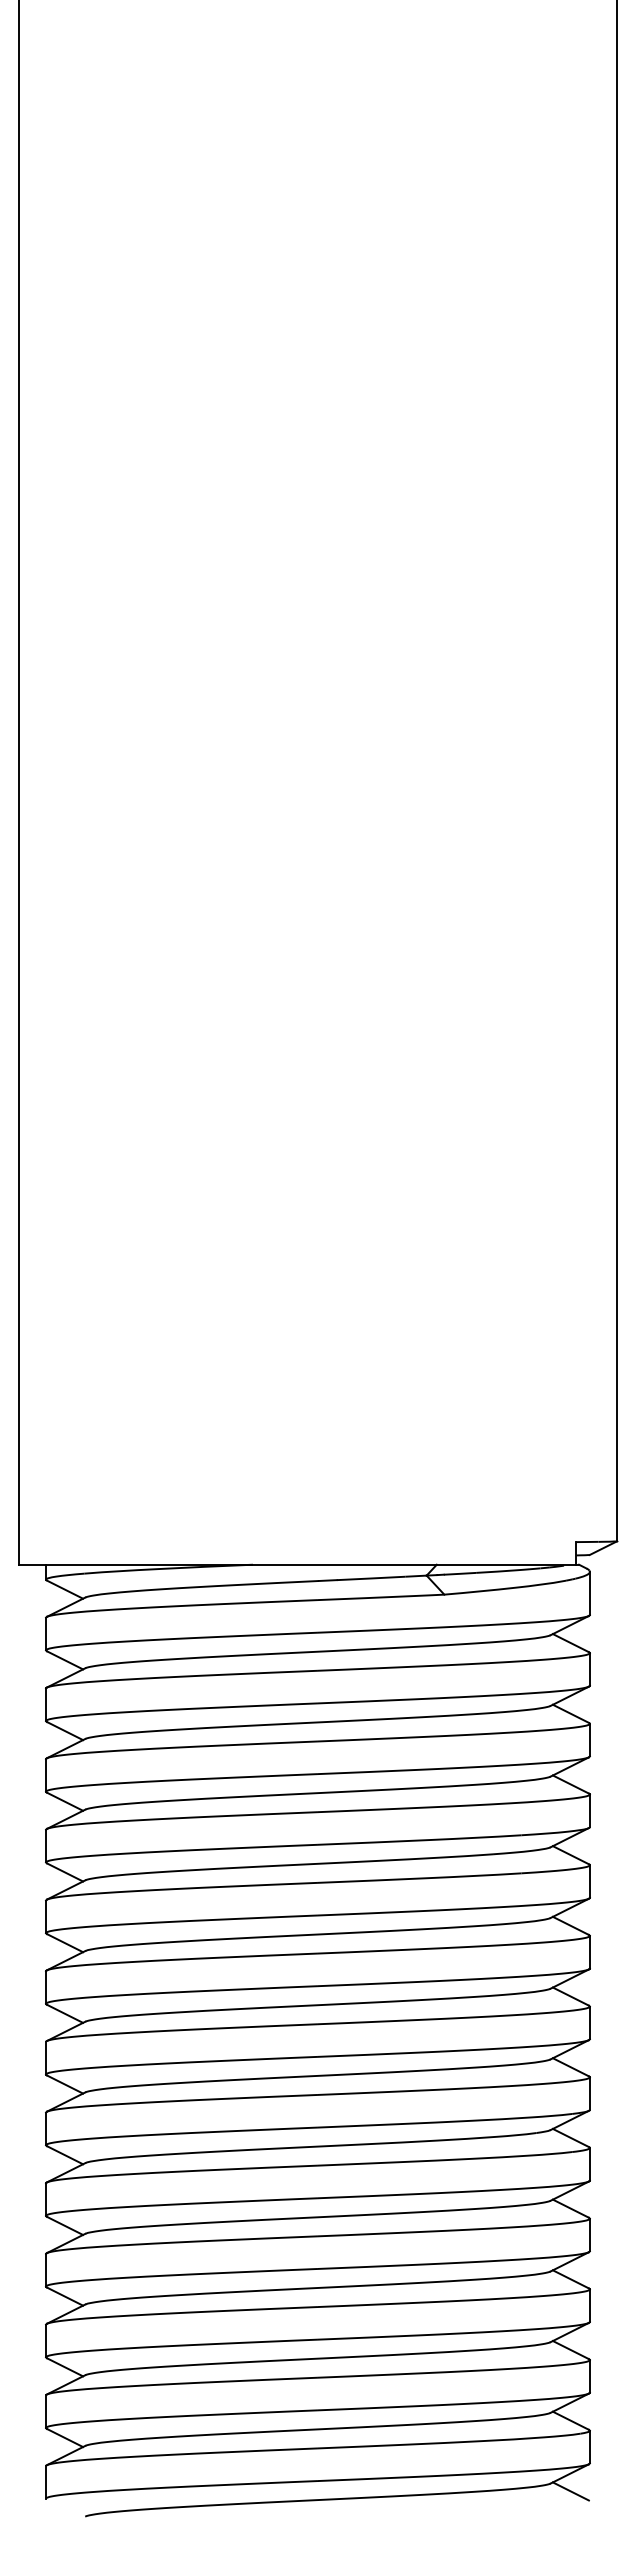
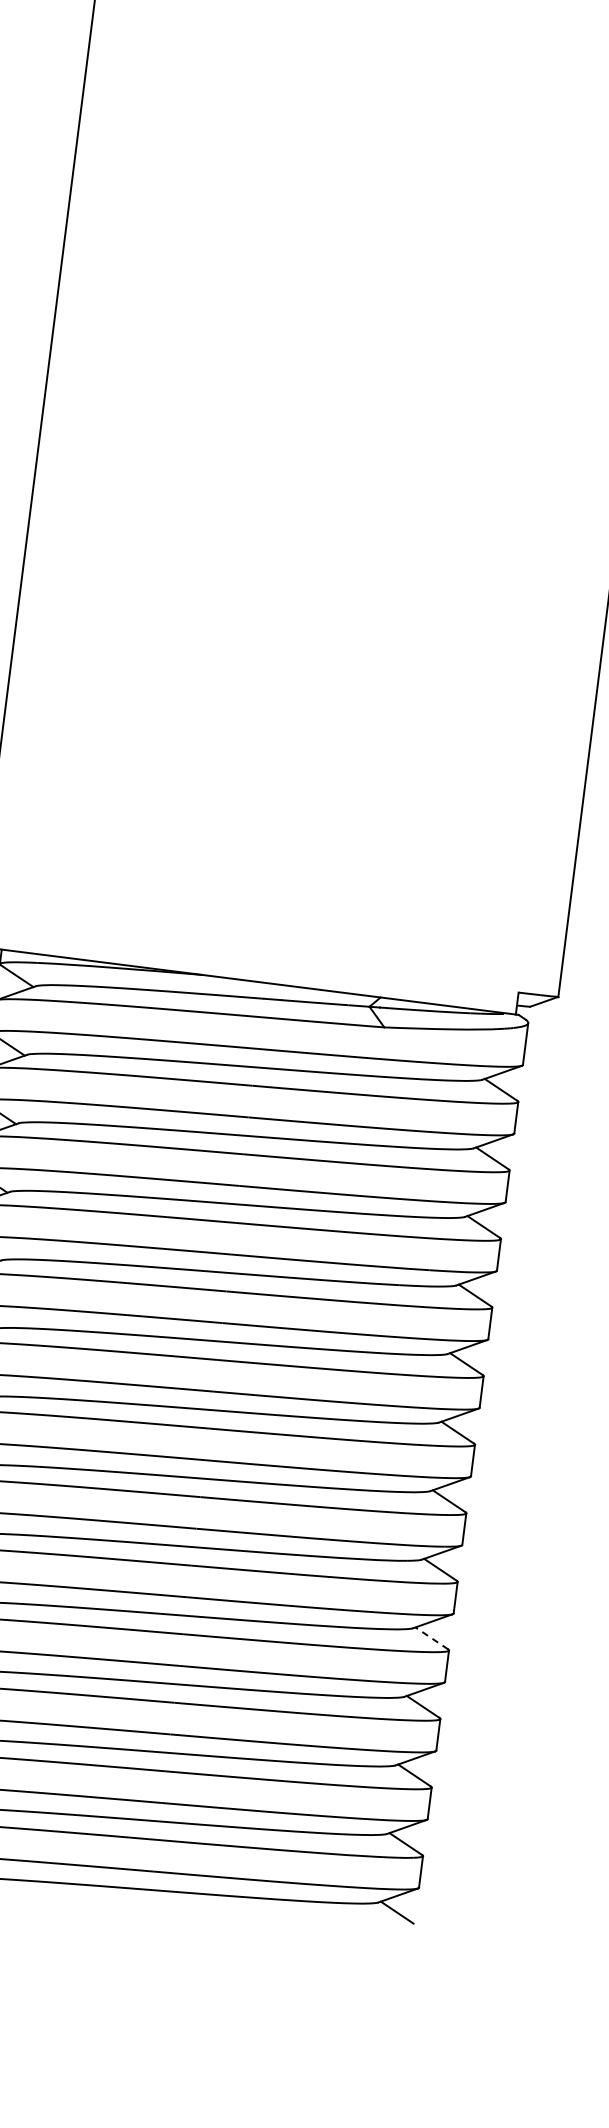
line: (570, 2208) -> (431, 1638), solid -> dashed

